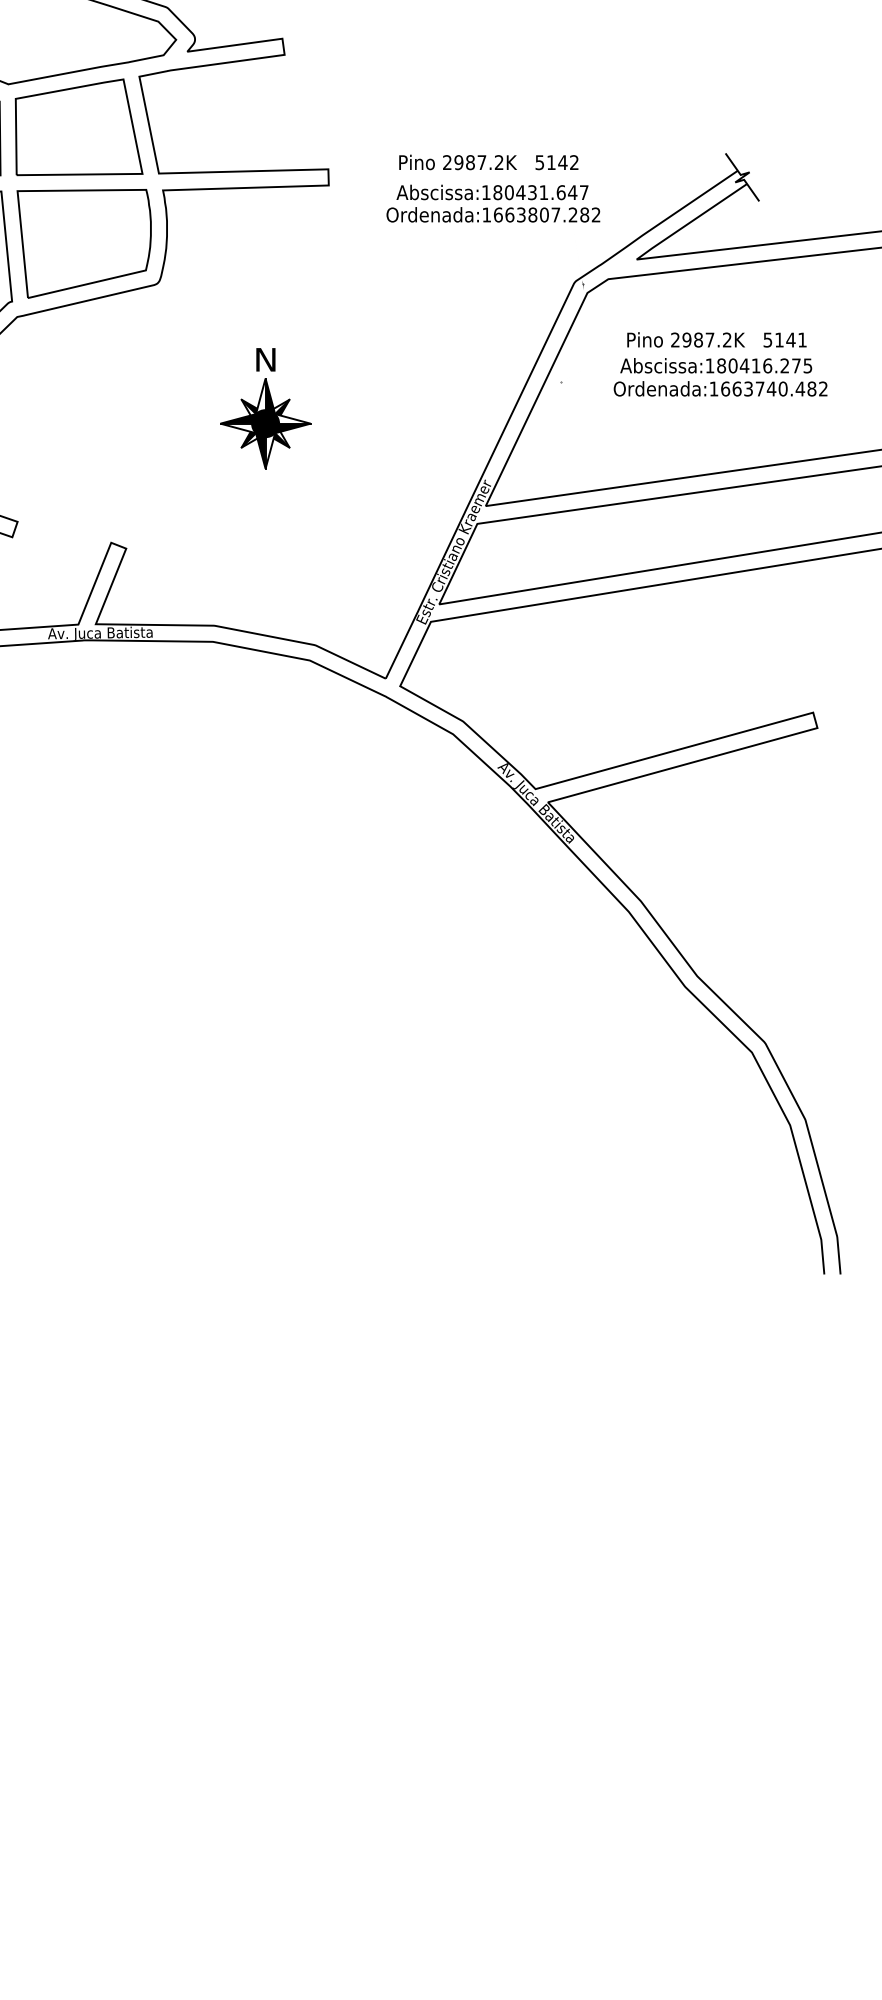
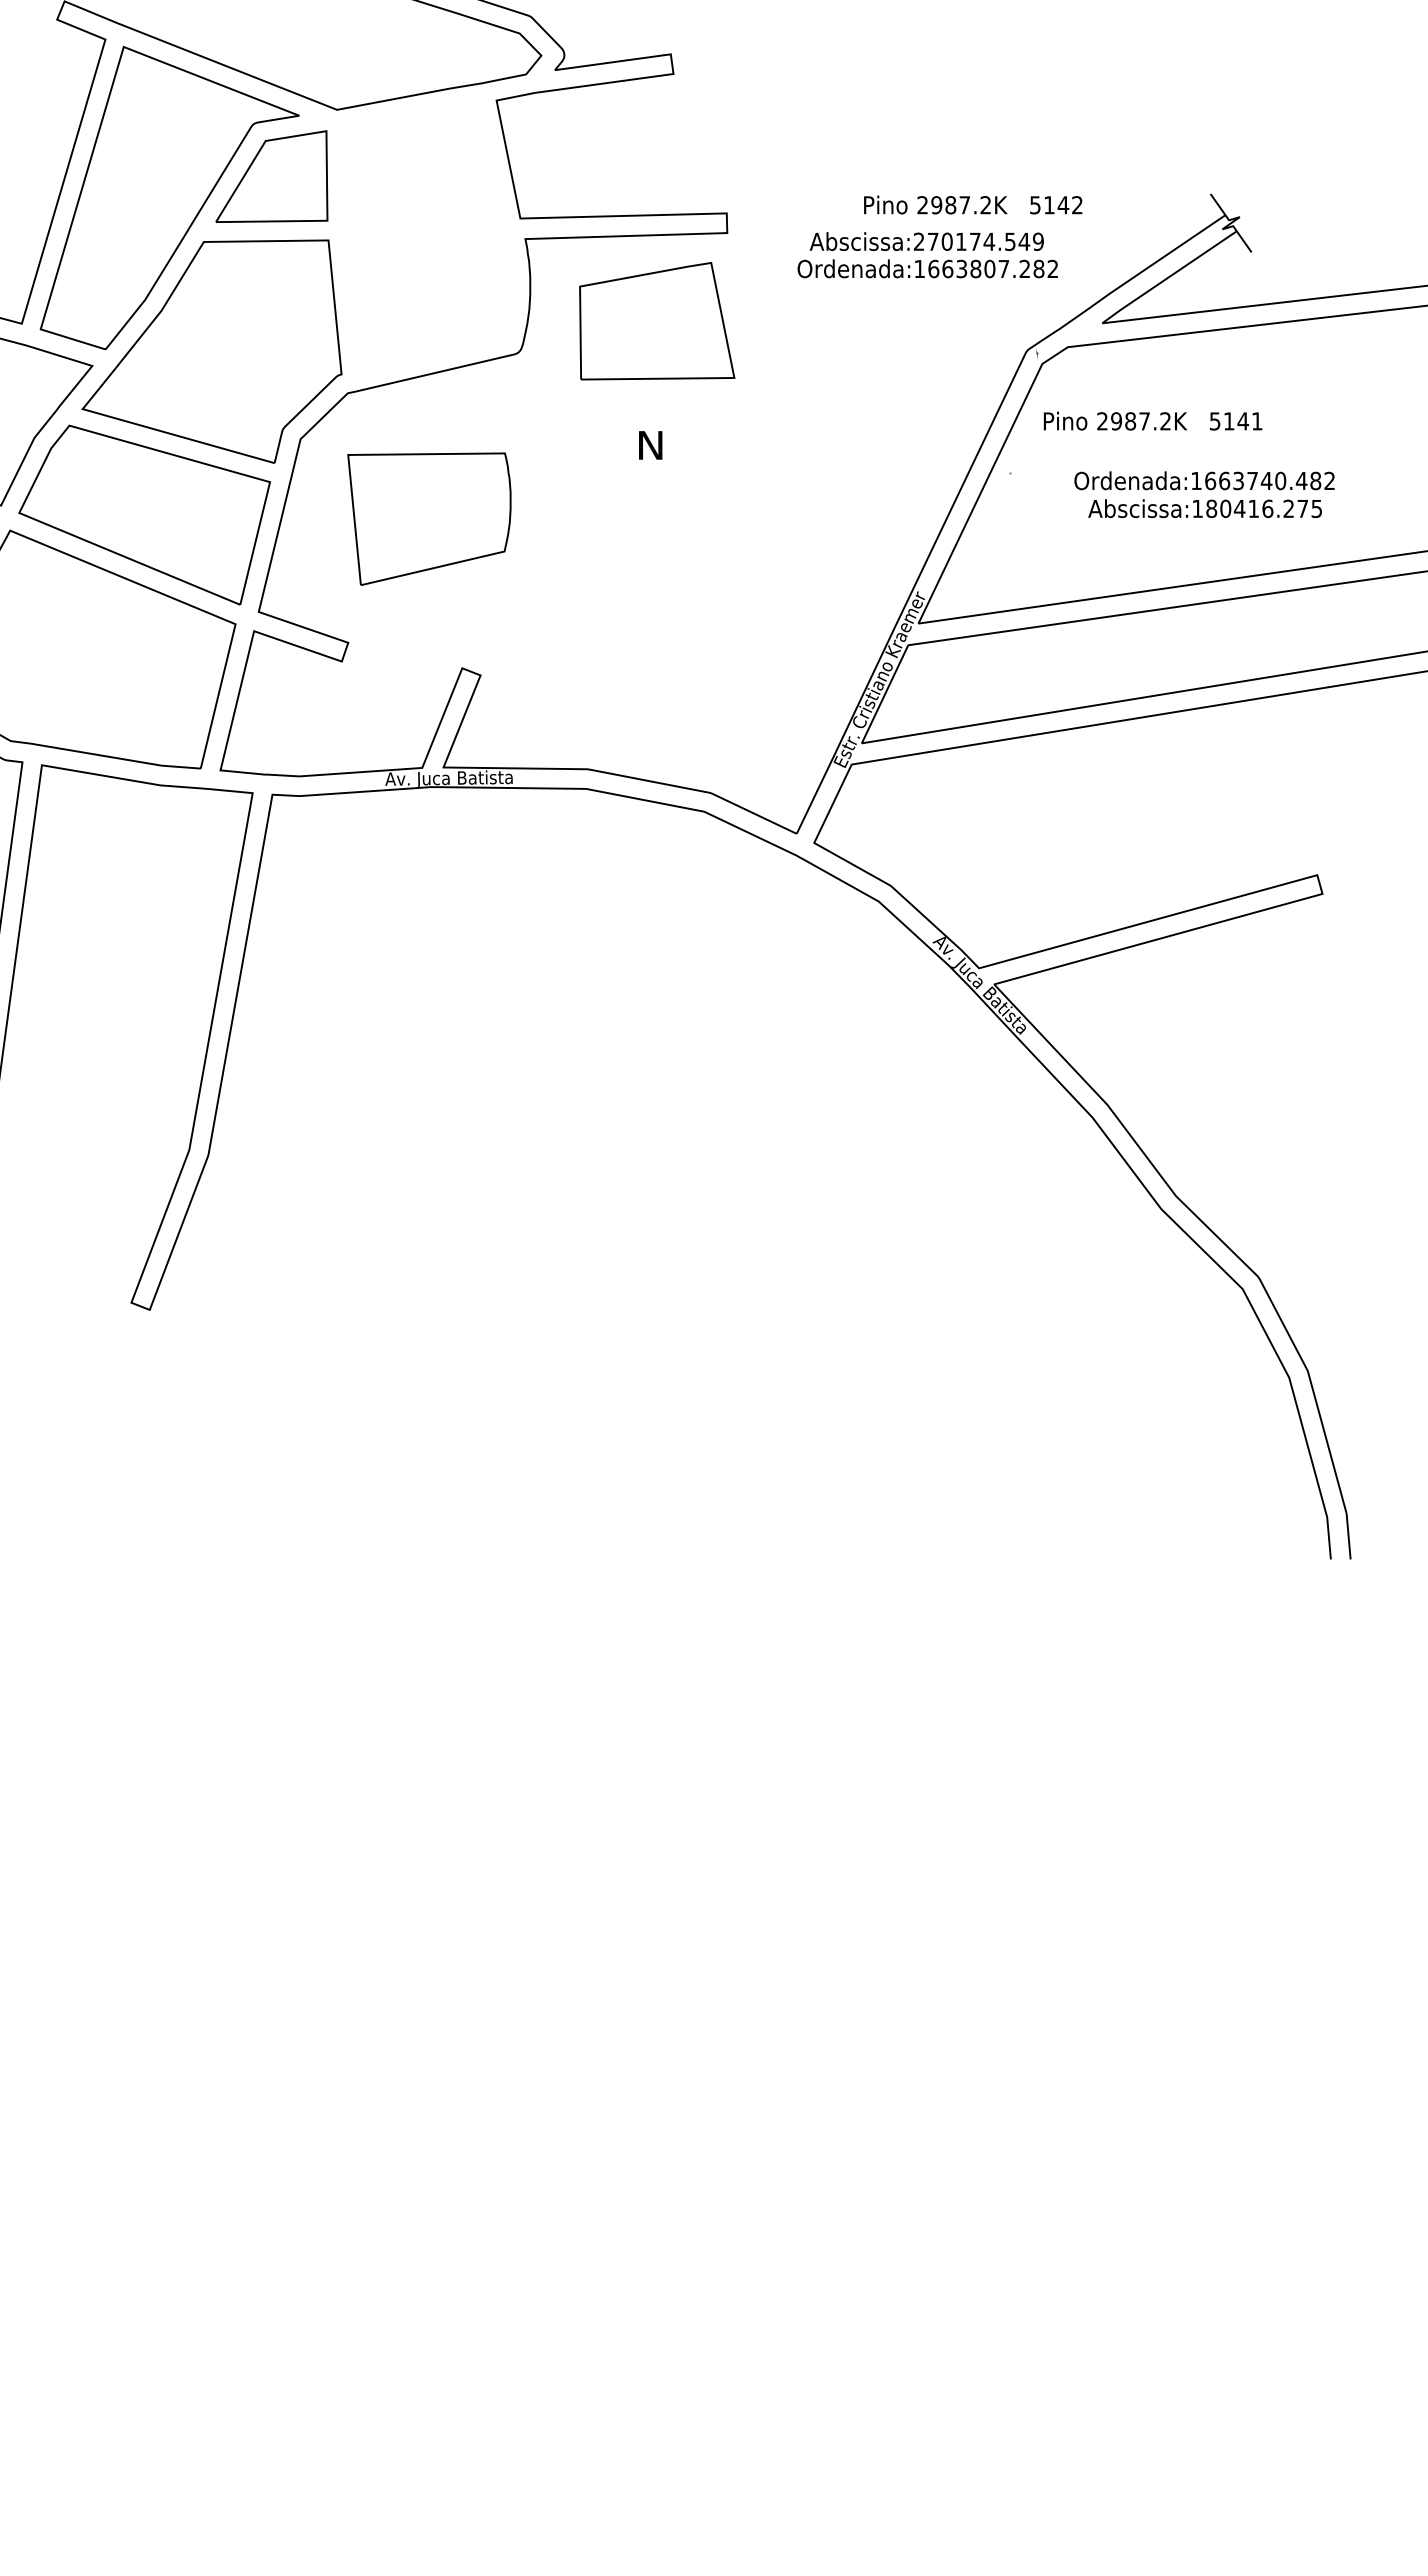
part: (79, 127) -> (657, 321), moved
text: (489, 162) -> (973, 204), moved
text: (535, 192) -> (978, 241), Abscissa:180431.647 -> Abscissa:270174.549
part: (84, 243) -> (429, 518), moved
text: (716, 339) -> (1152, 420), moved
text: (715, 365) -> (1204, 508), moved
part: (264, 423) -> (649, 522), removed

